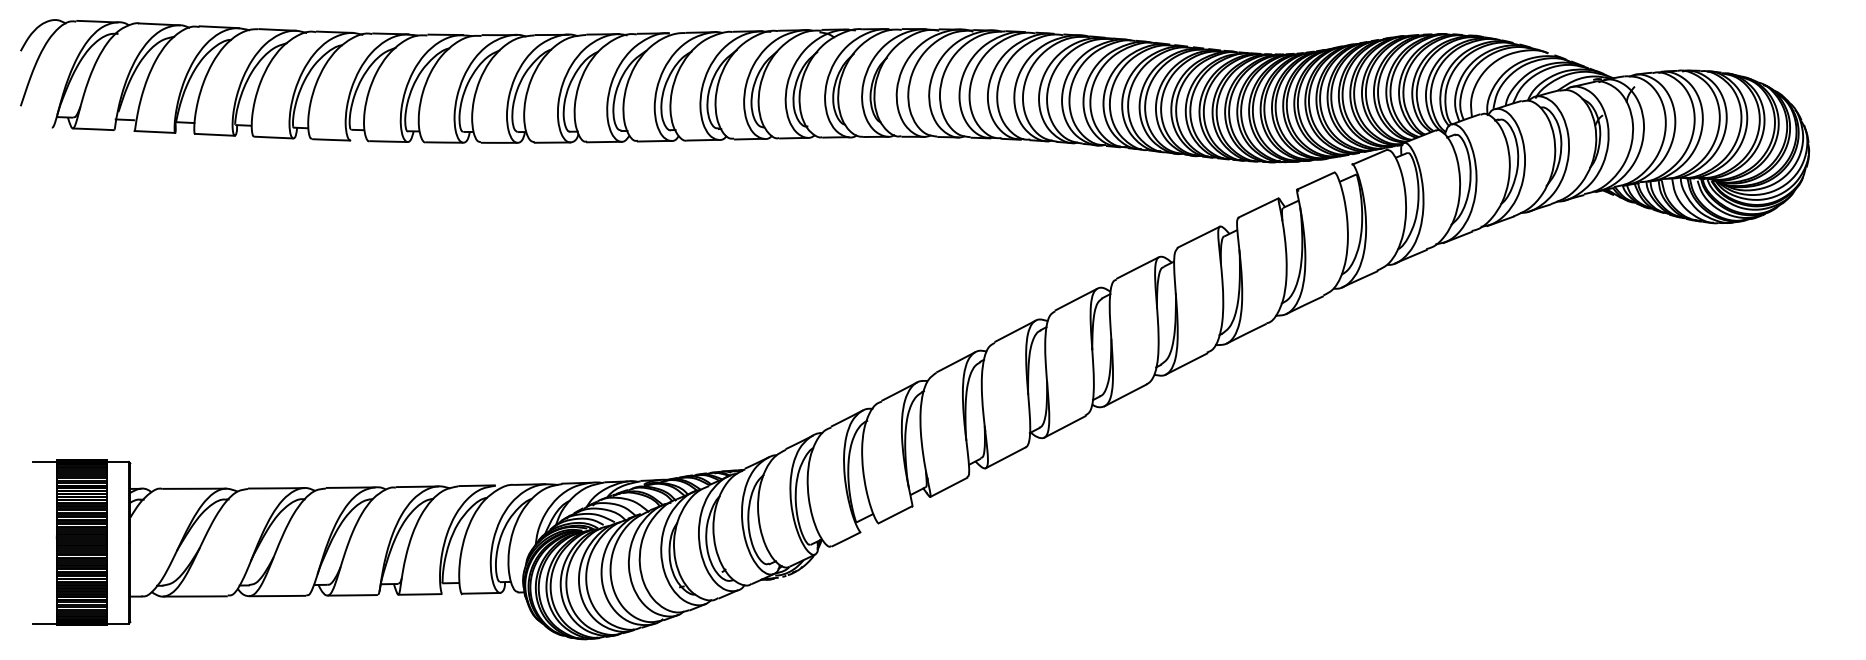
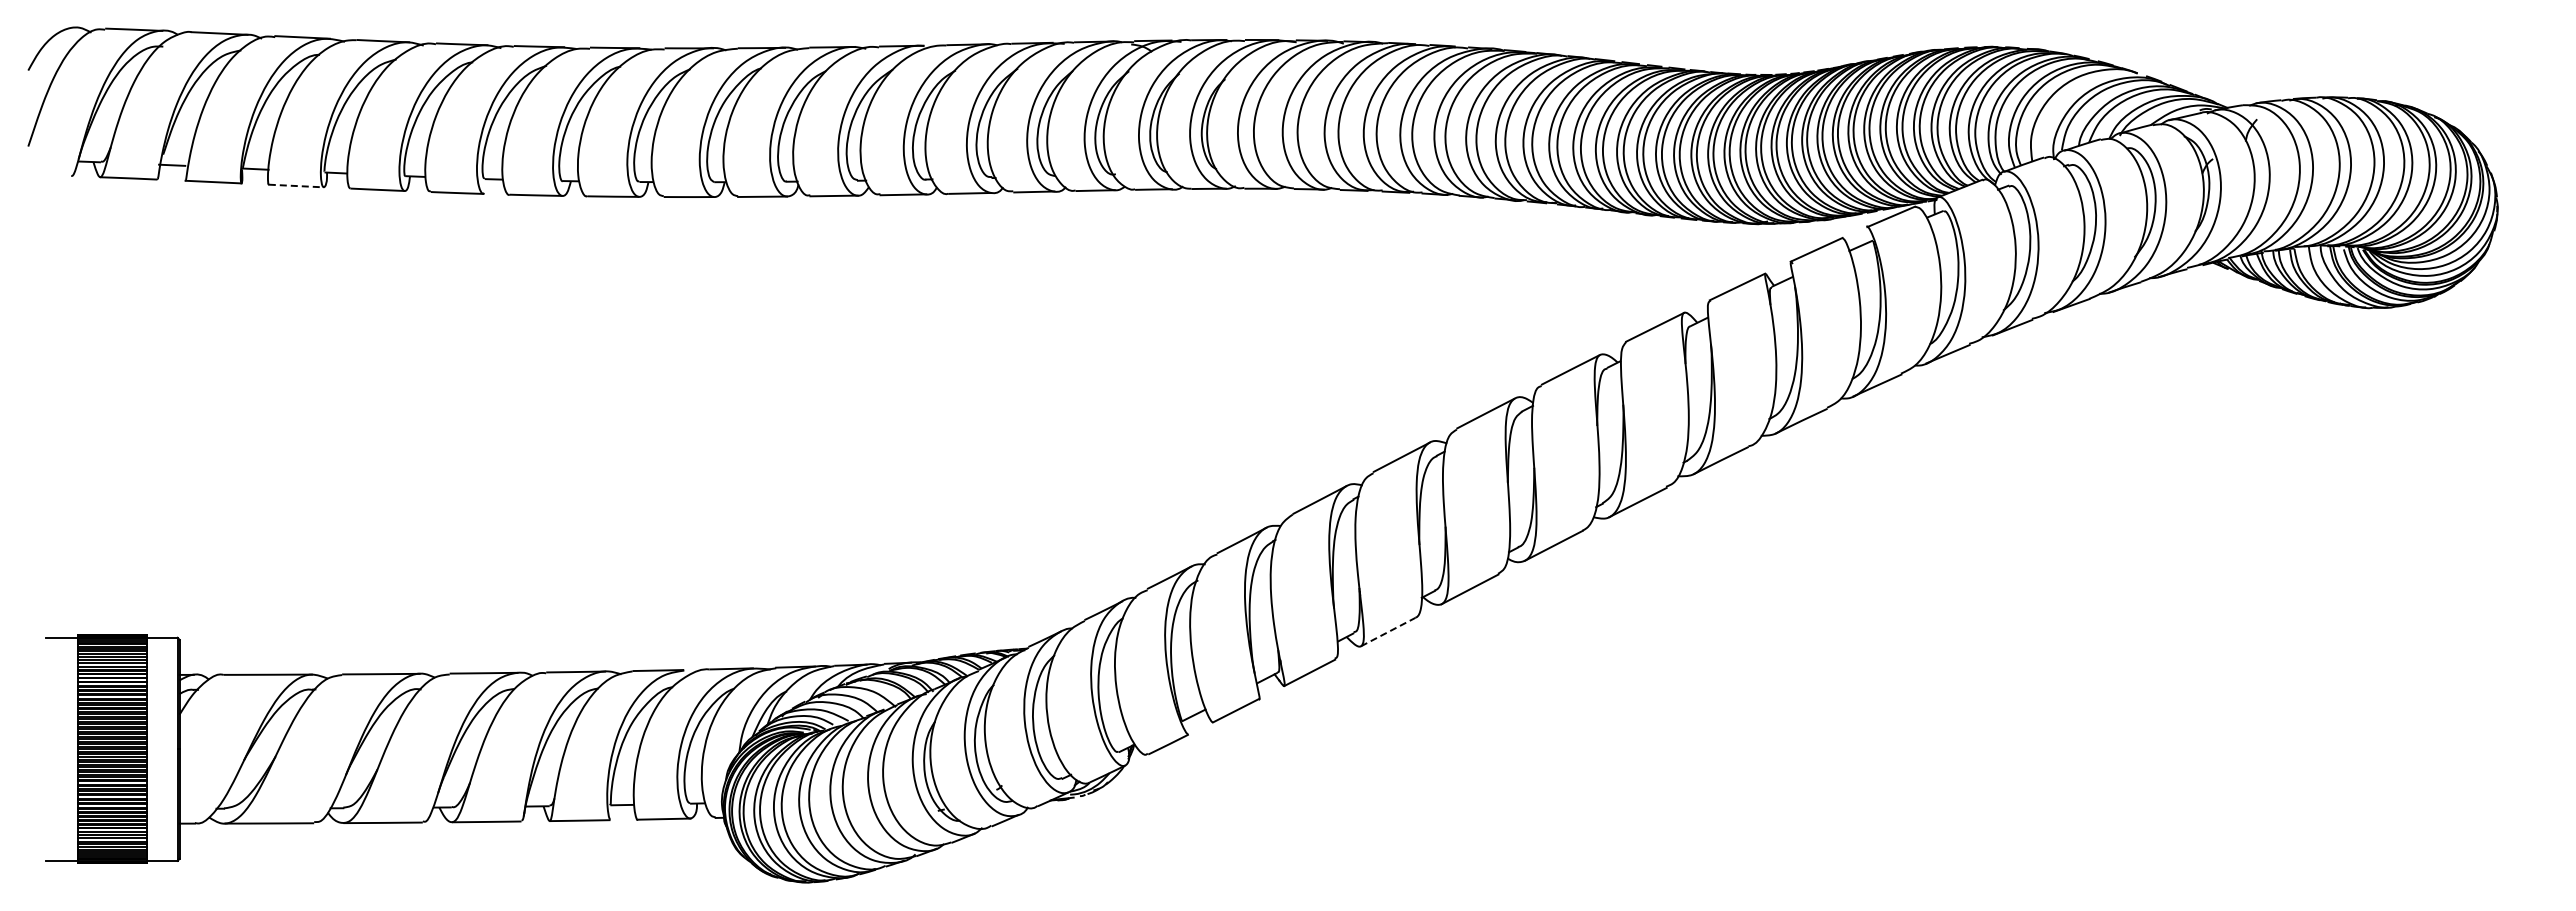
line: (214, 135) -> (296, 186), solid -> dashed
line: (1005, 458) -> (1388, 632), solid -> dashed

